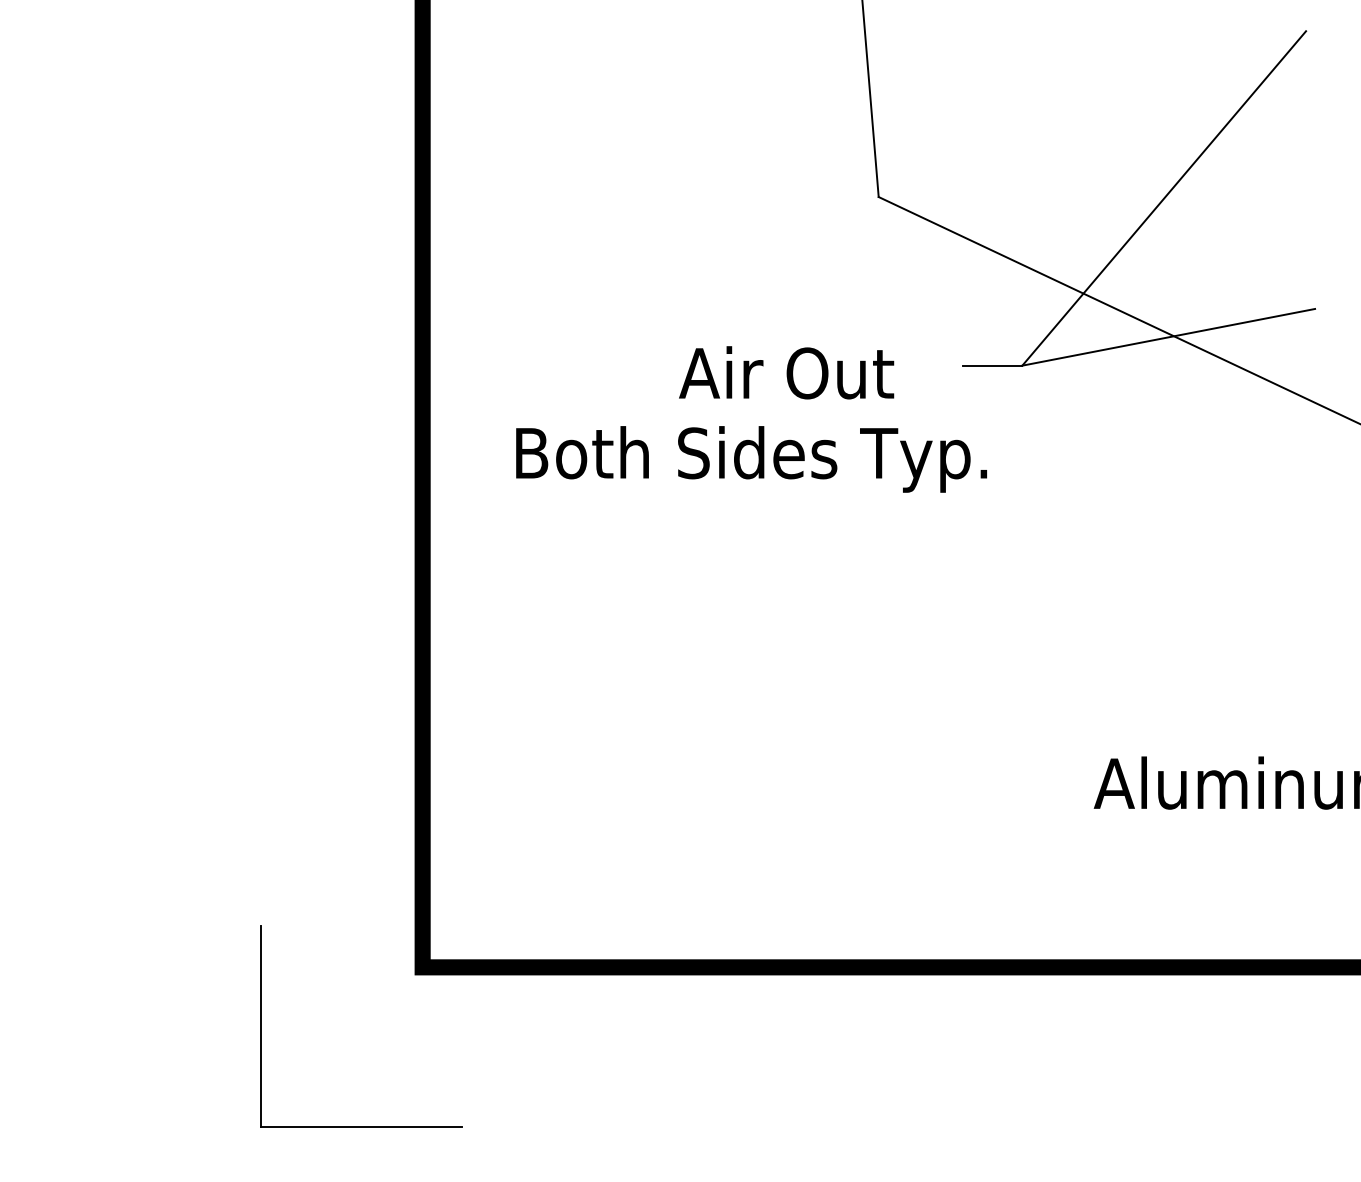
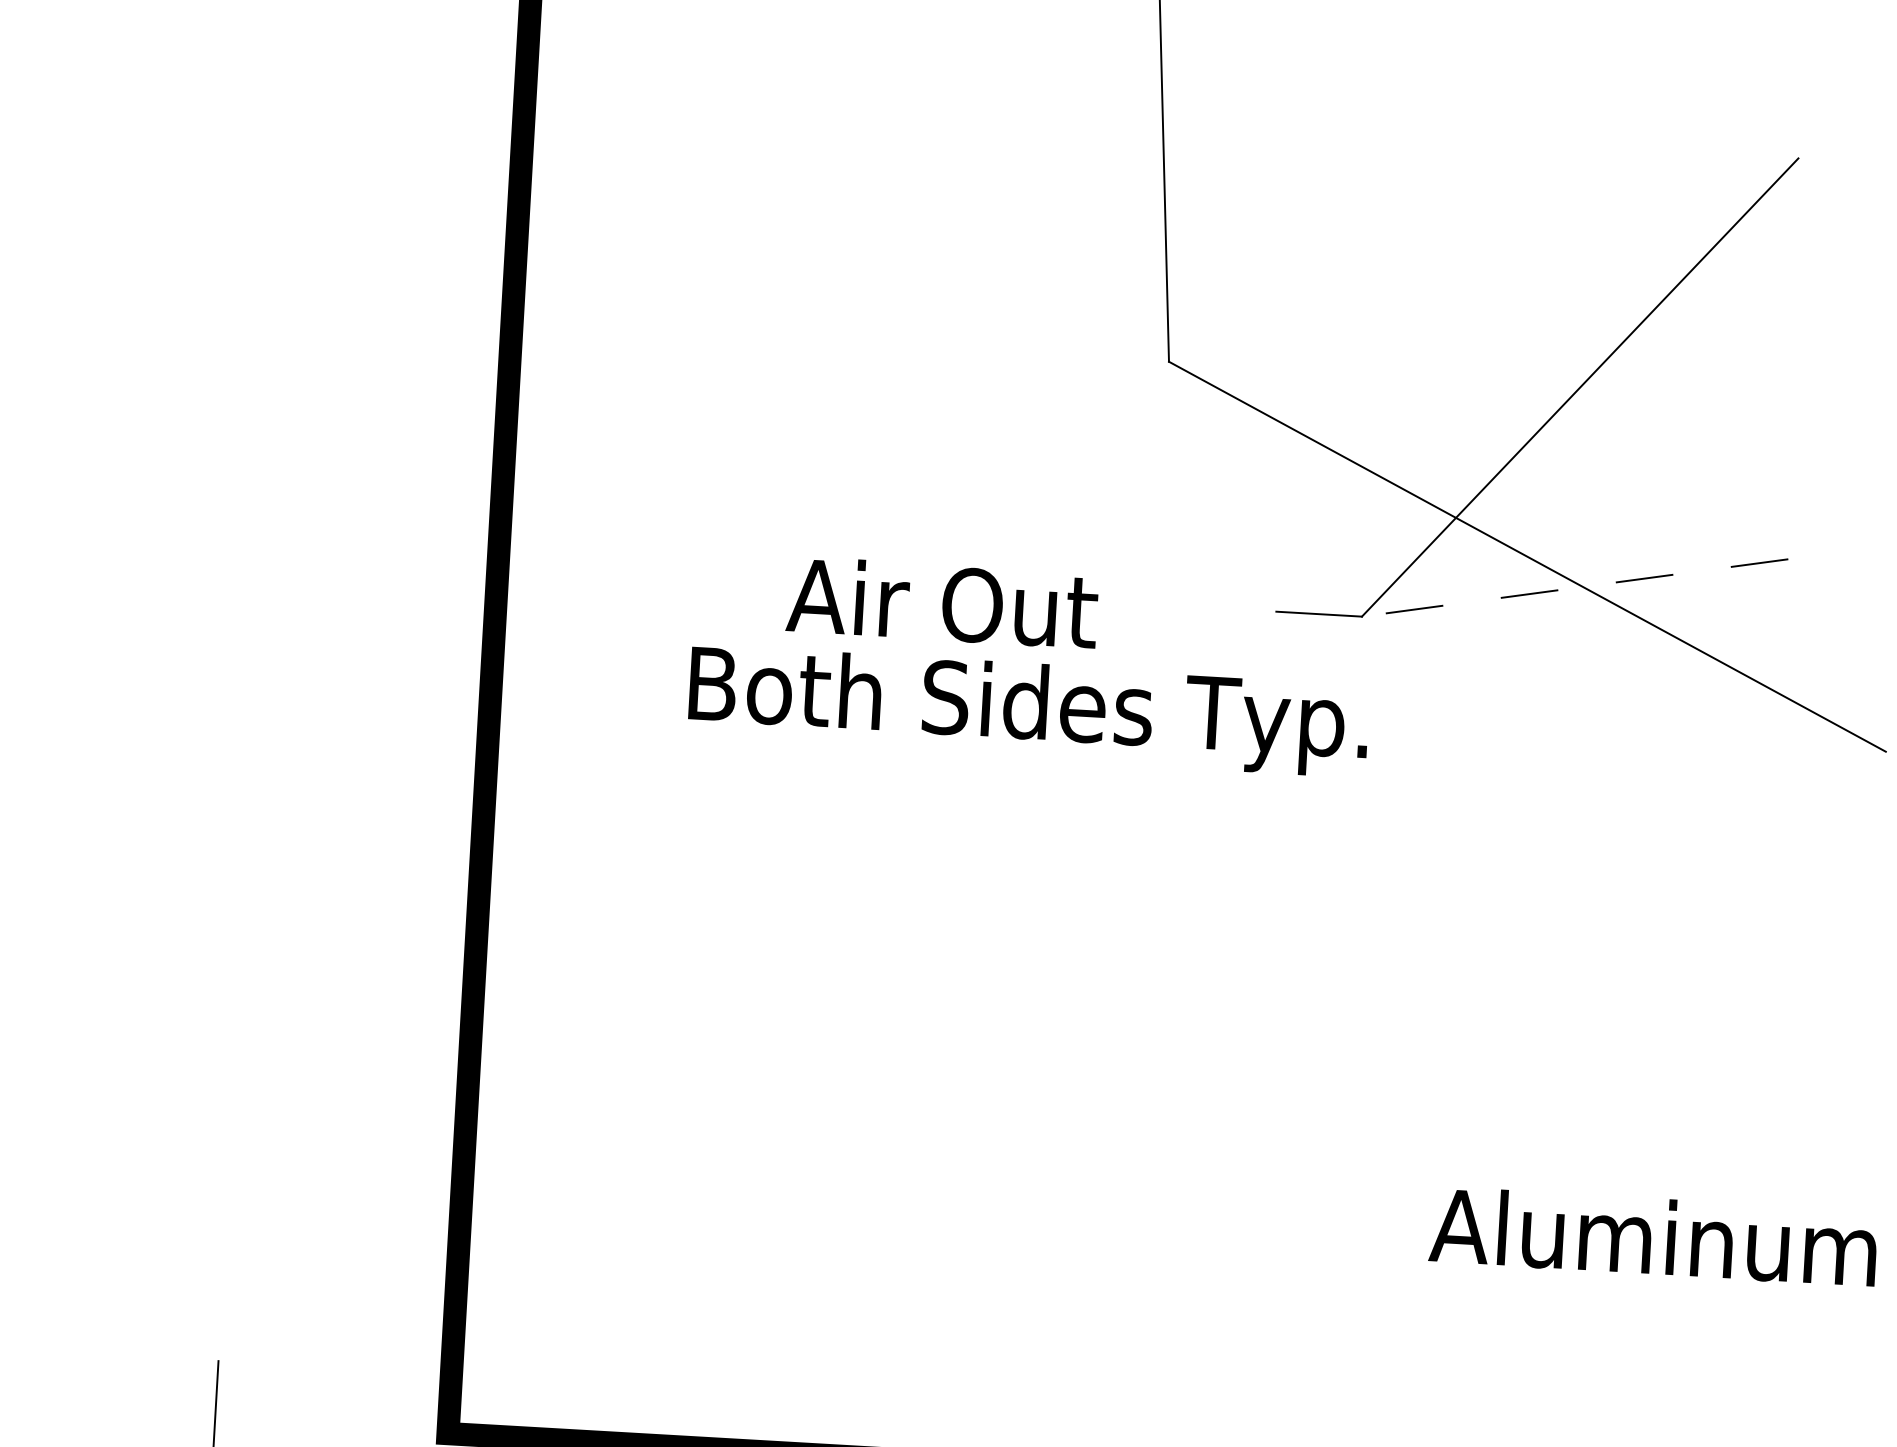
line: (1168, 337) -> (1574, 588), solid -> dashed
text: (786, 372) -> (942, 602), moved
text: (751, 459) -> (1028, 711), moved

